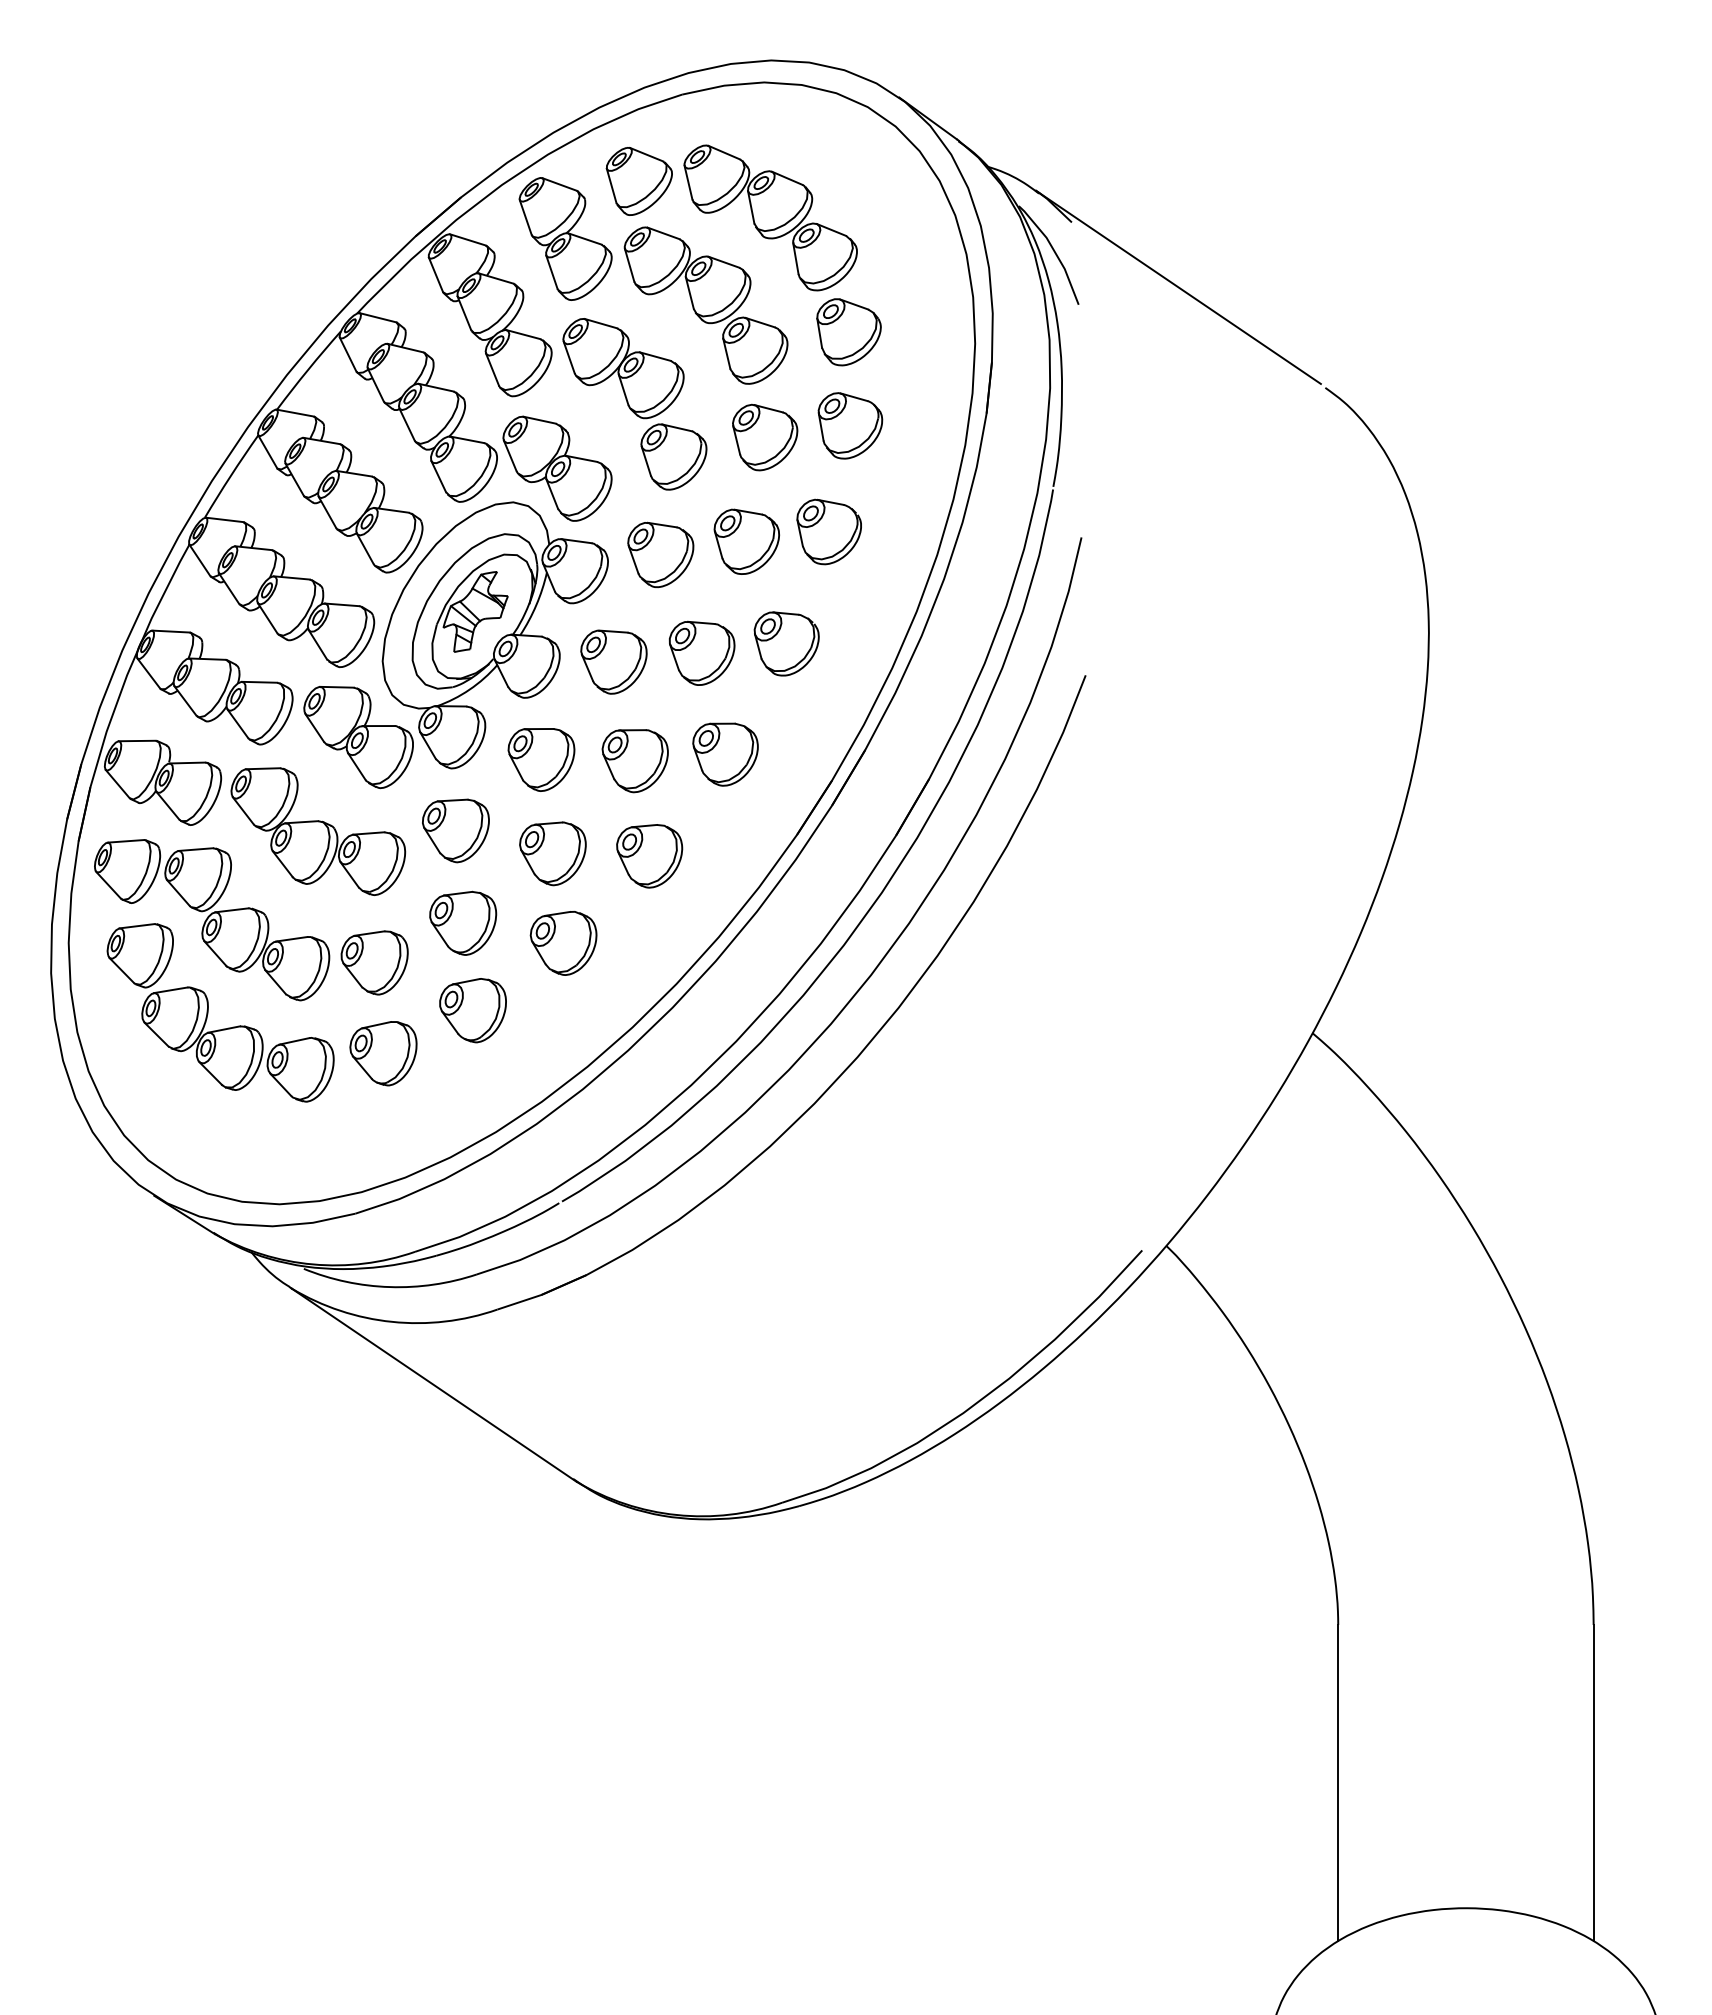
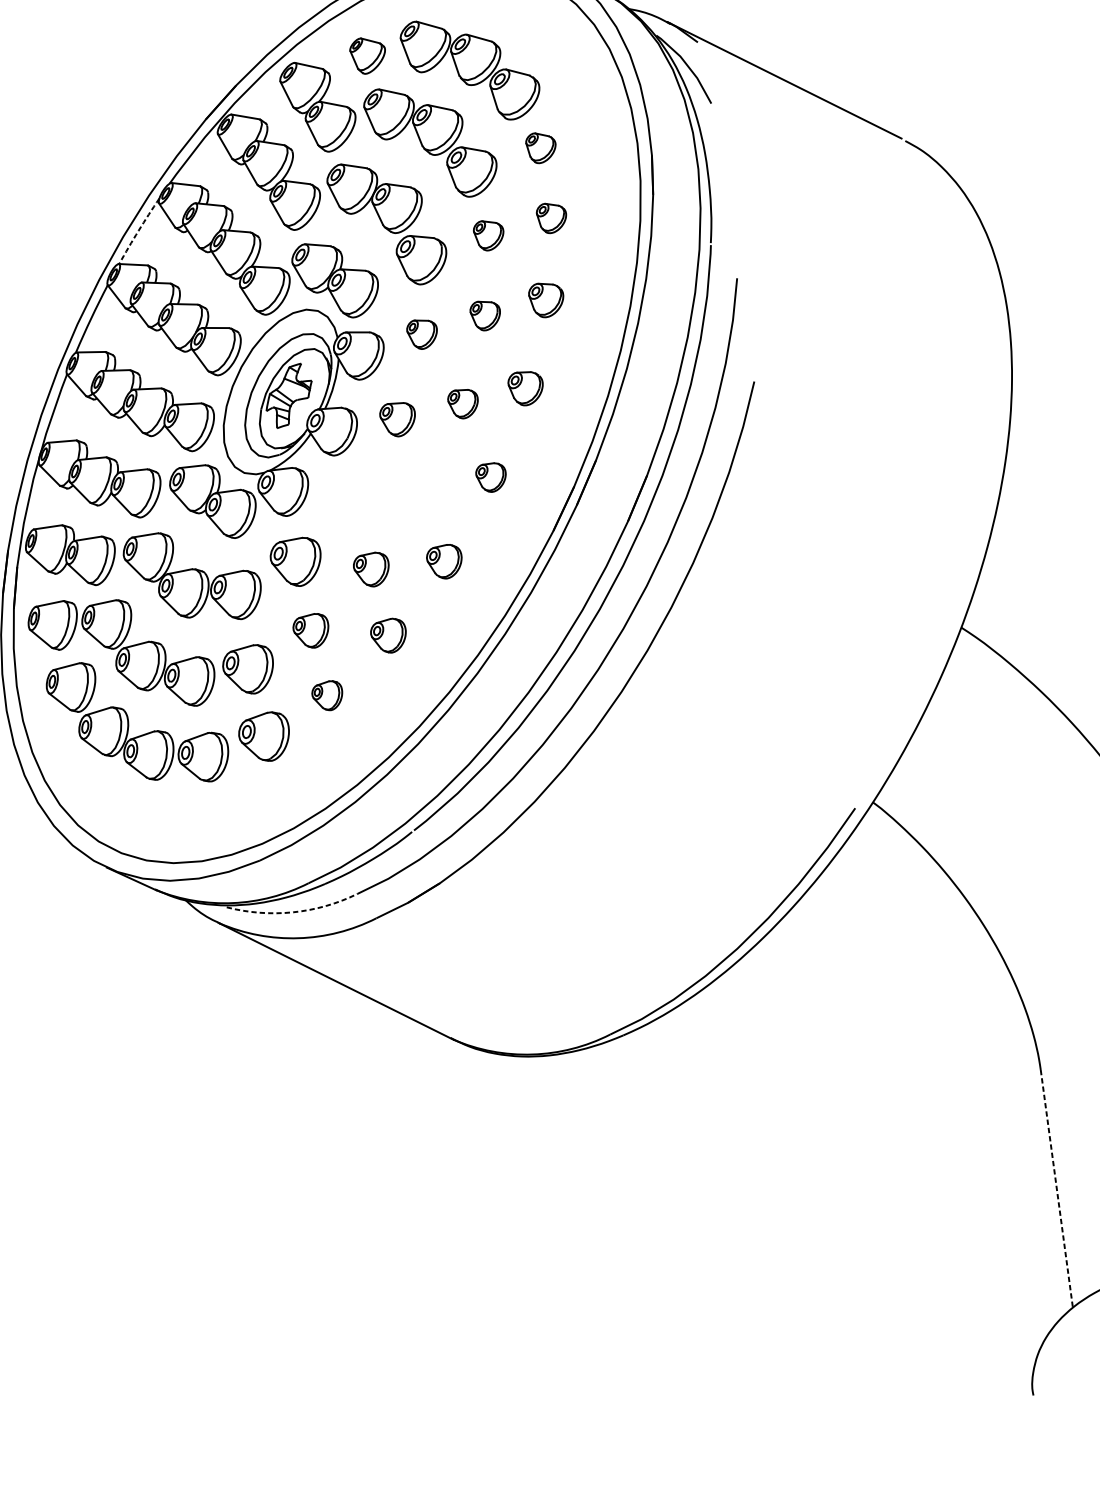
part: (638, 180) -> (367, 54), size x0.7
part: (848, 332) -> (541, 147), size x0.6
arc: (308, 369) -> (138, 230), solid -> dashed
part: (850, 425) -> (552, 217), size x0.6
part: (765, 437) -> (489, 235), size x0.6
part: (828, 531) -> (546, 299), size x0.7
part: (746, 541) -> (485, 315), size x0.6
part: (660, 554) -> (422, 333), size x0.6
part: (786, 643) -> (526, 388), size x0.7
part: (701, 652) -> (463, 403), size x0.6
part: (613, 661) -> (397, 419), size x0.7
part: (725, 754) -> (491, 477), size x0.6
part: (541, 759) -> (353, 500), removed
part: (634, 761) -> (423, 492), removed
part: (552, 853) -> (371, 569), size x0.7
part: (649, 856) -> (444, 562), size x0.7
part: (463, 922) -> (311, 630), size x0.7
part: (563, 942) -> (388, 635), size x0.7
part: (472, 1010) -> (327, 695), size x0.6
arc: (389, 1287) -> (293, 912), solid -> dashed
line: (1338, 1783) -> (1057, 1189), solid -> dashed

